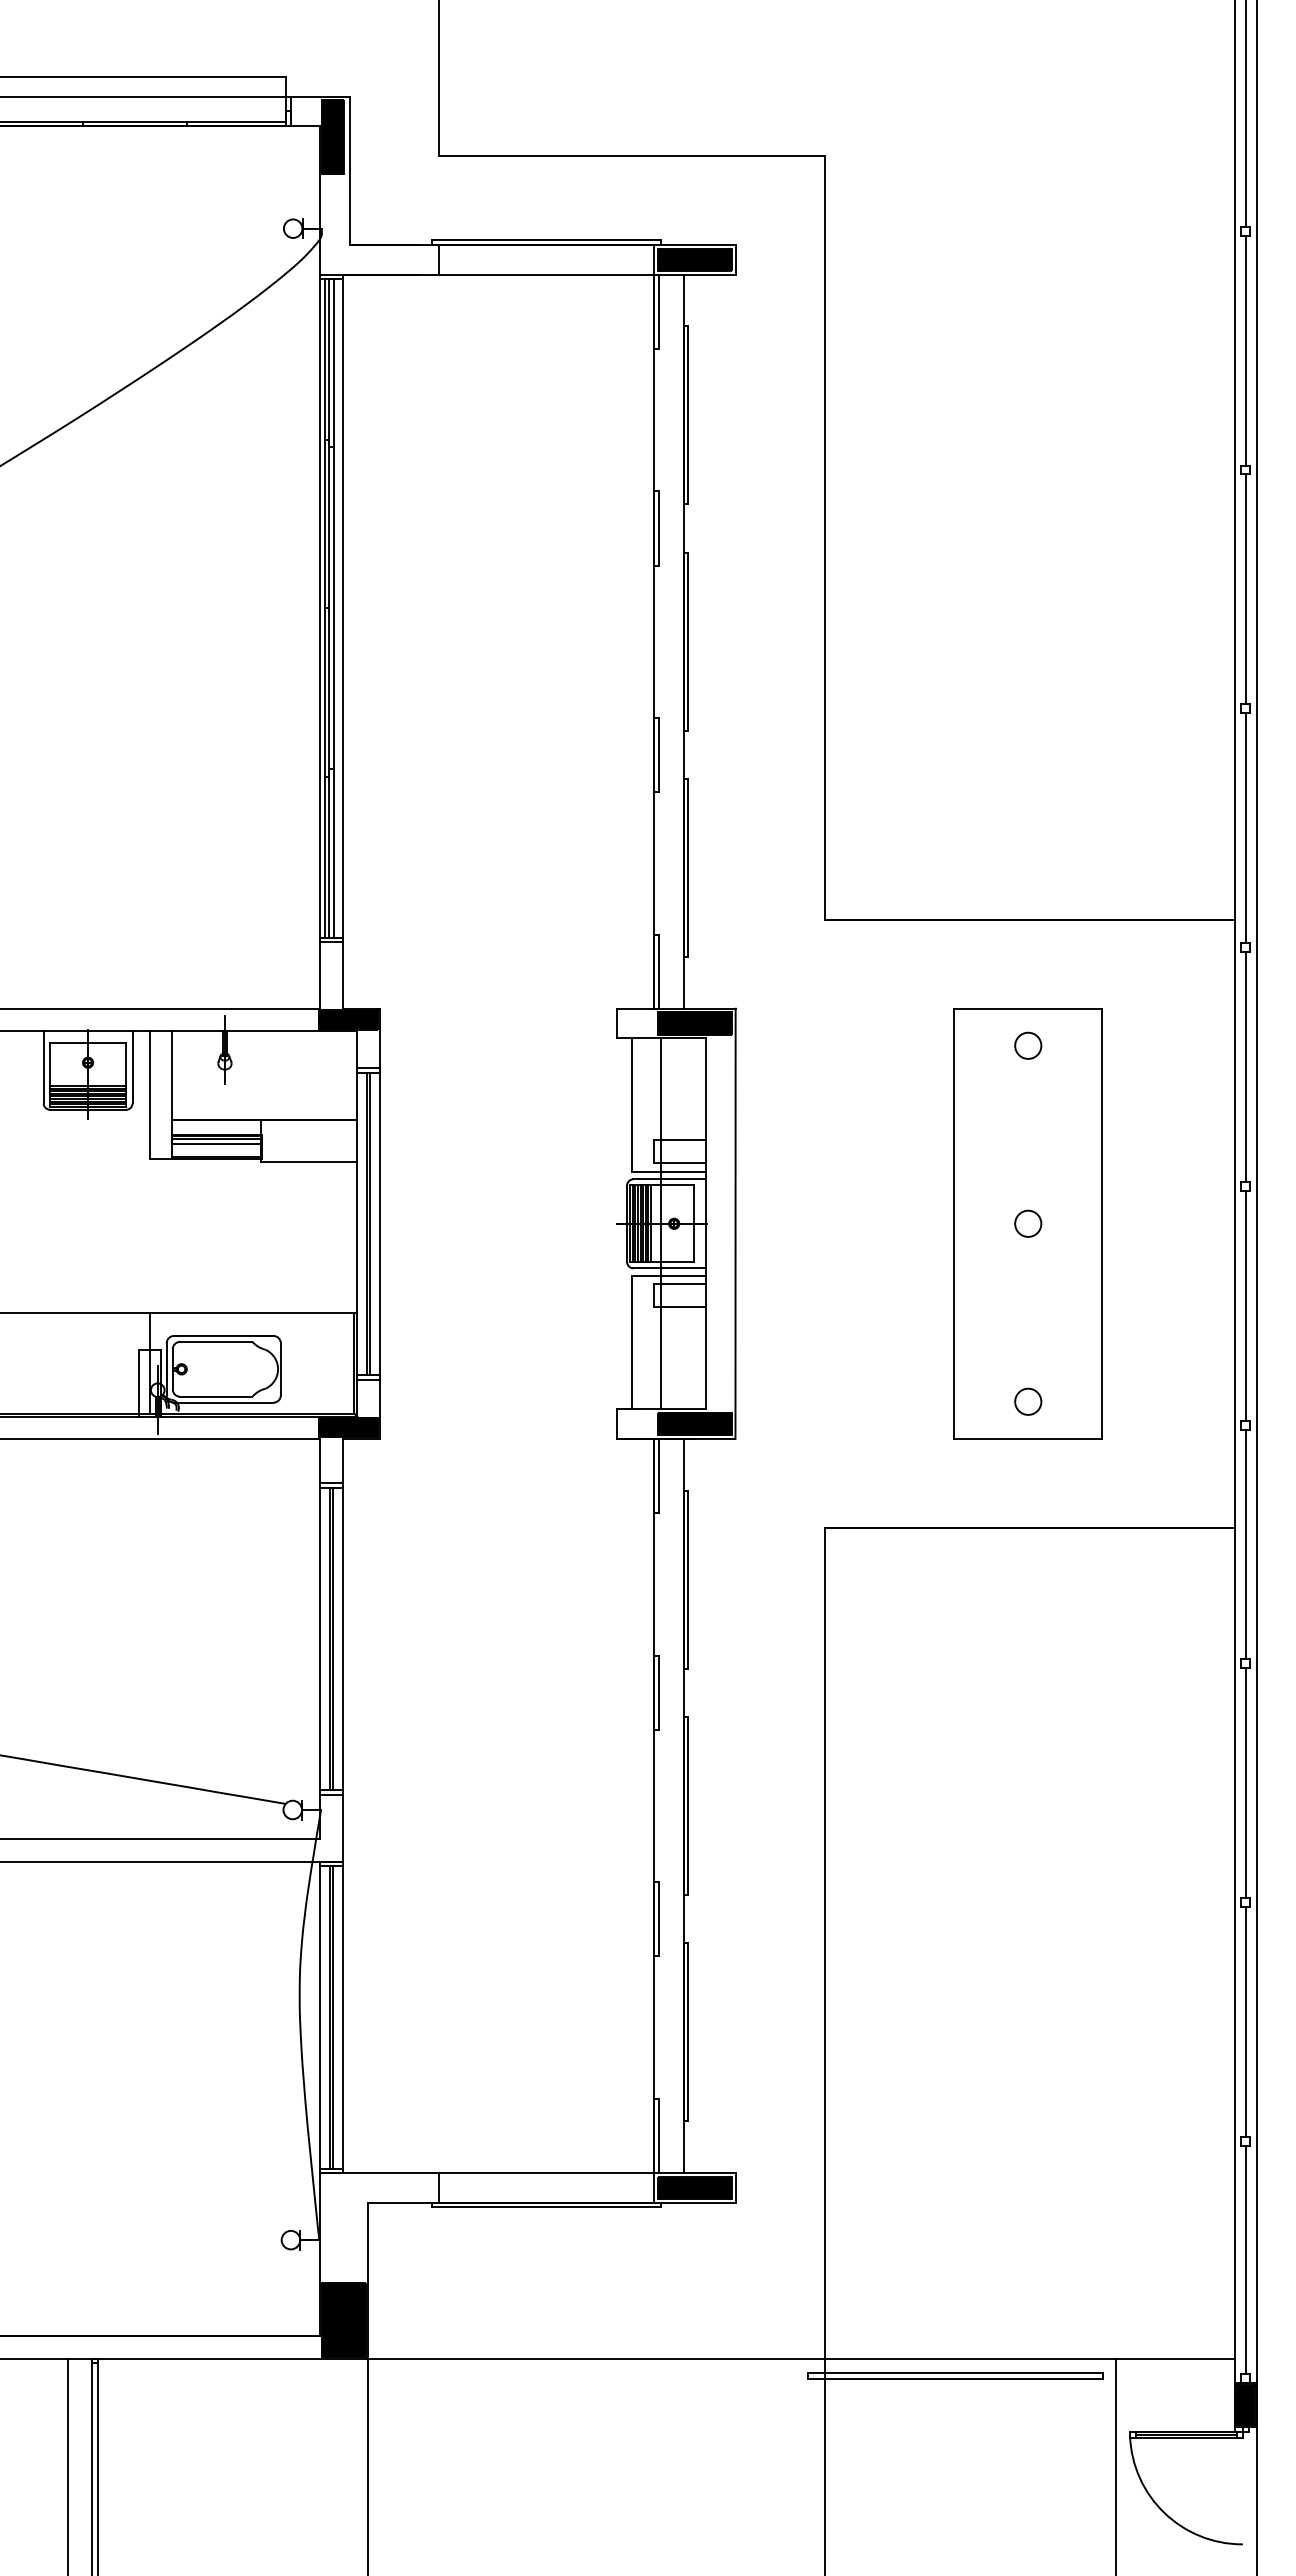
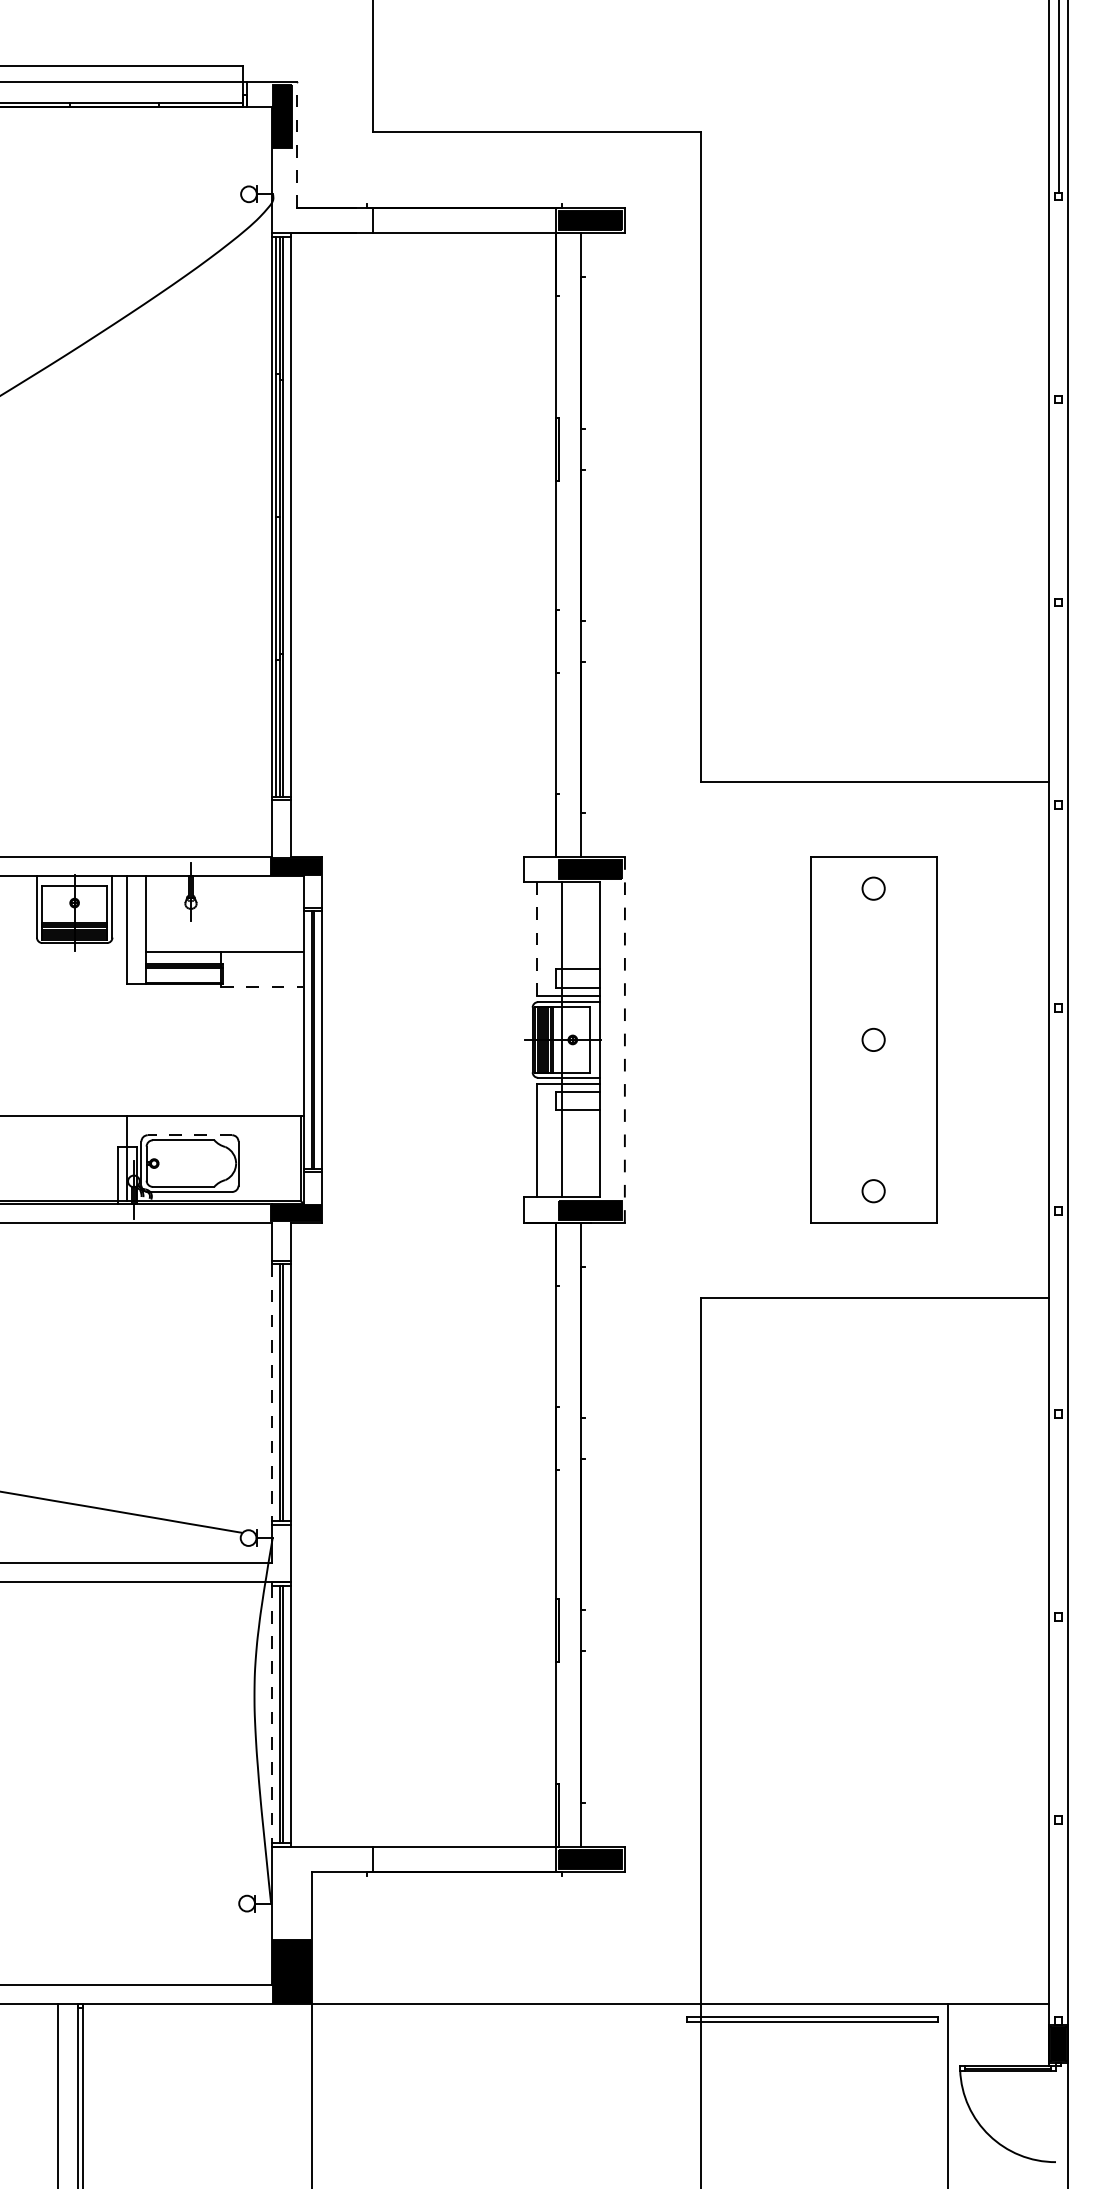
line: (349, 170) -> (296, 144), solid -> dashed
line: (546, 240) -> (464, 204), removed
line: (658, 311) -> (559, 264), removed
line: (1245, 350) -> (1058, 297), removed
line: (688, 415) -> (584, 353), removed
line: (1245, 589) -> (1058, 500), removed
line: (688, 641) -> (584, 545), removed
line: (658, 754) -> (559, 641), removed
line: (1245, 828) -> (1058, 704), removed
line: (688, 867) -> (584, 737), removed
line: (658, 971) -> (559, 825), removed
line: (1245, 1066) -> (1058, 906), removed
line: (631, 1105) -> (536, 939), solid -> dashed
line: (217, 1143) -> (184, 971), removed
line: (309, 1161) -> (262, 987), solid -> dashed
line: (735, 1223) -> (624, 1039), solid -> dashed
line: (1245, 1305) -> (1058, 1109), removed
line: (223, 1335) -> (189, 1134), solid -> dashed
line: (658, 1475) -> (559, 1253), removed
line: (1245, 1544) -> (1058, 1312), removed
line: (688, 1579) -> (584, 1342), removed
line: (320, 1639) -> (272, 1393), solid -> dashed
line: (658, 1692) -> (559, 1438), removed
line: (1245, 1783) -> (1058, 1515), removed
line: (688, 1805) -> (584, 1534), removed
line: (320, 2017) -> (272, 1714), solid -> dashed
line: (1245, 2022) -> (1058, 1718), removed
line: (688, 2032) -> (584, 1727), removed
line: (546, 2207) -> (464, 1875), removed
line: (1245, 2259) -> (1058, 1920), removed

